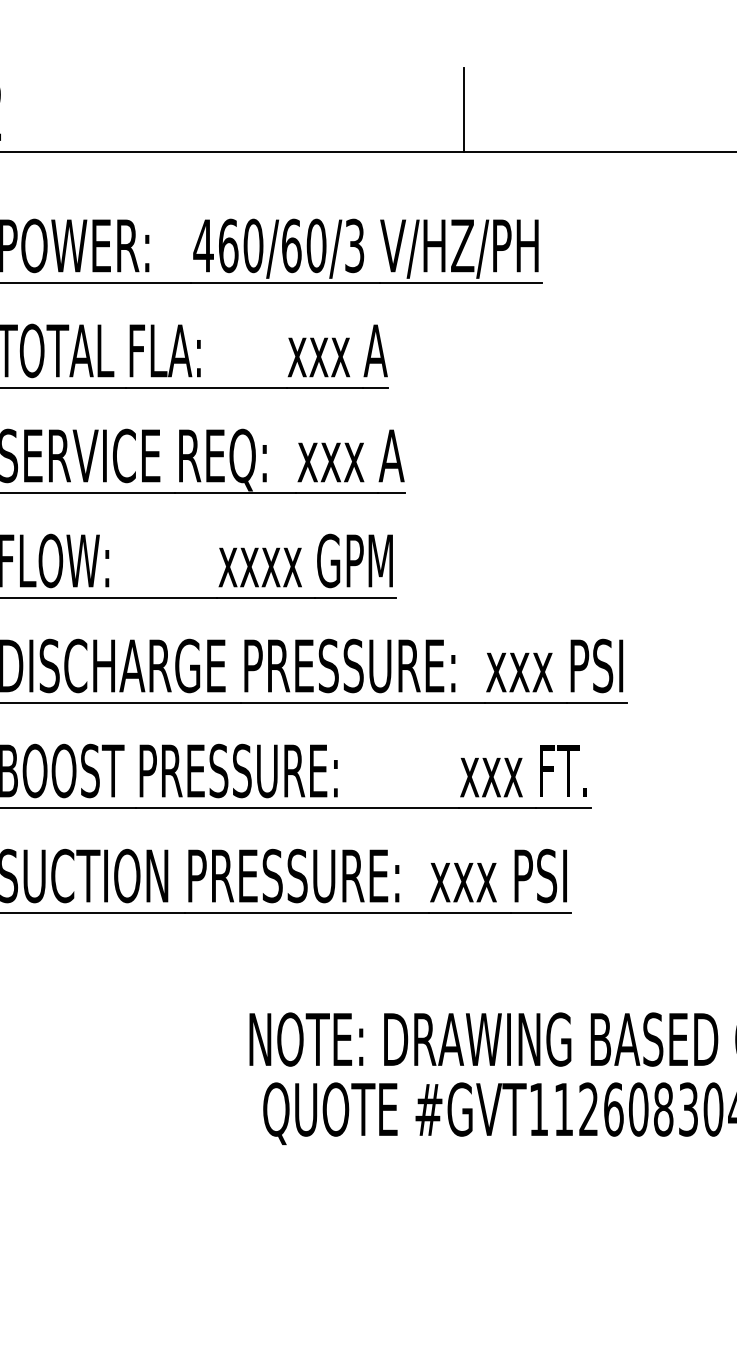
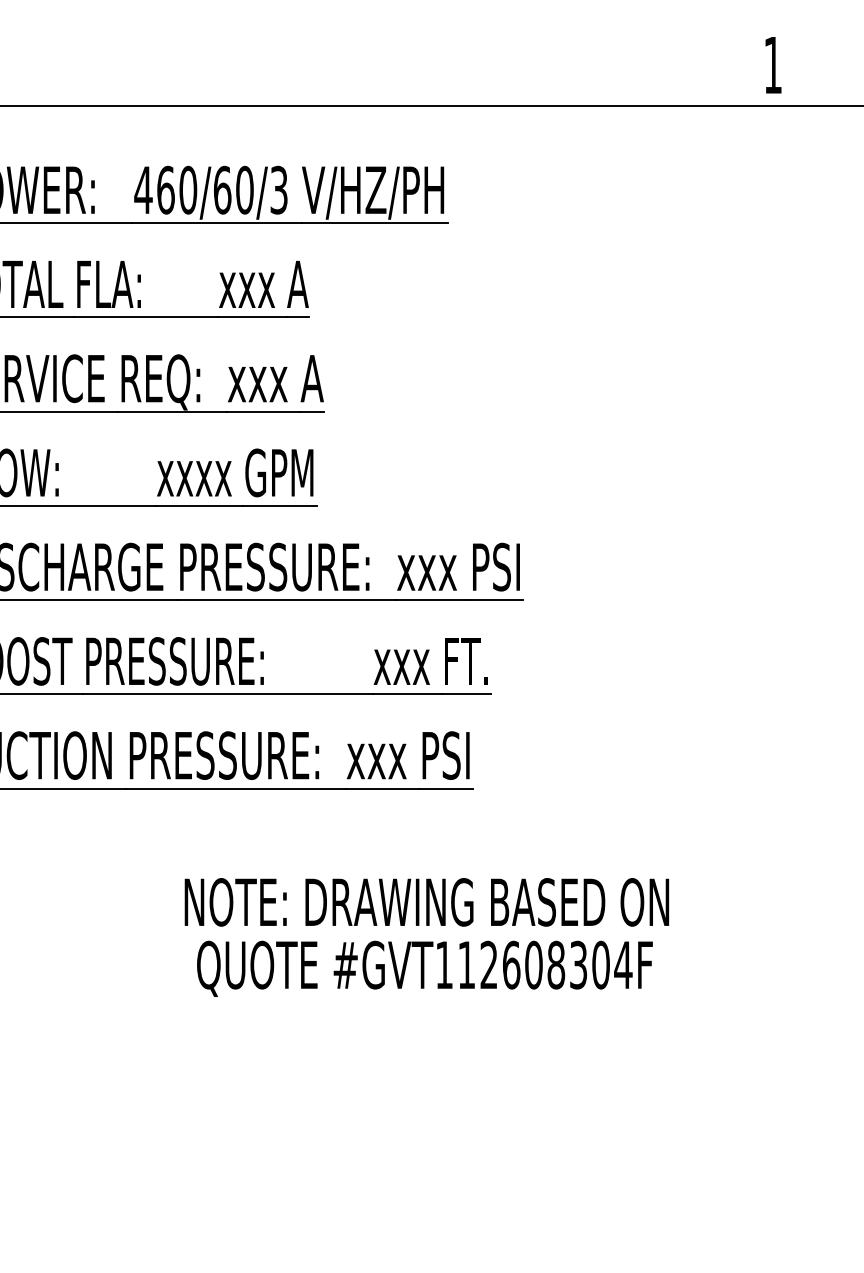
line: (464, 110) -> (377, 68), removed

